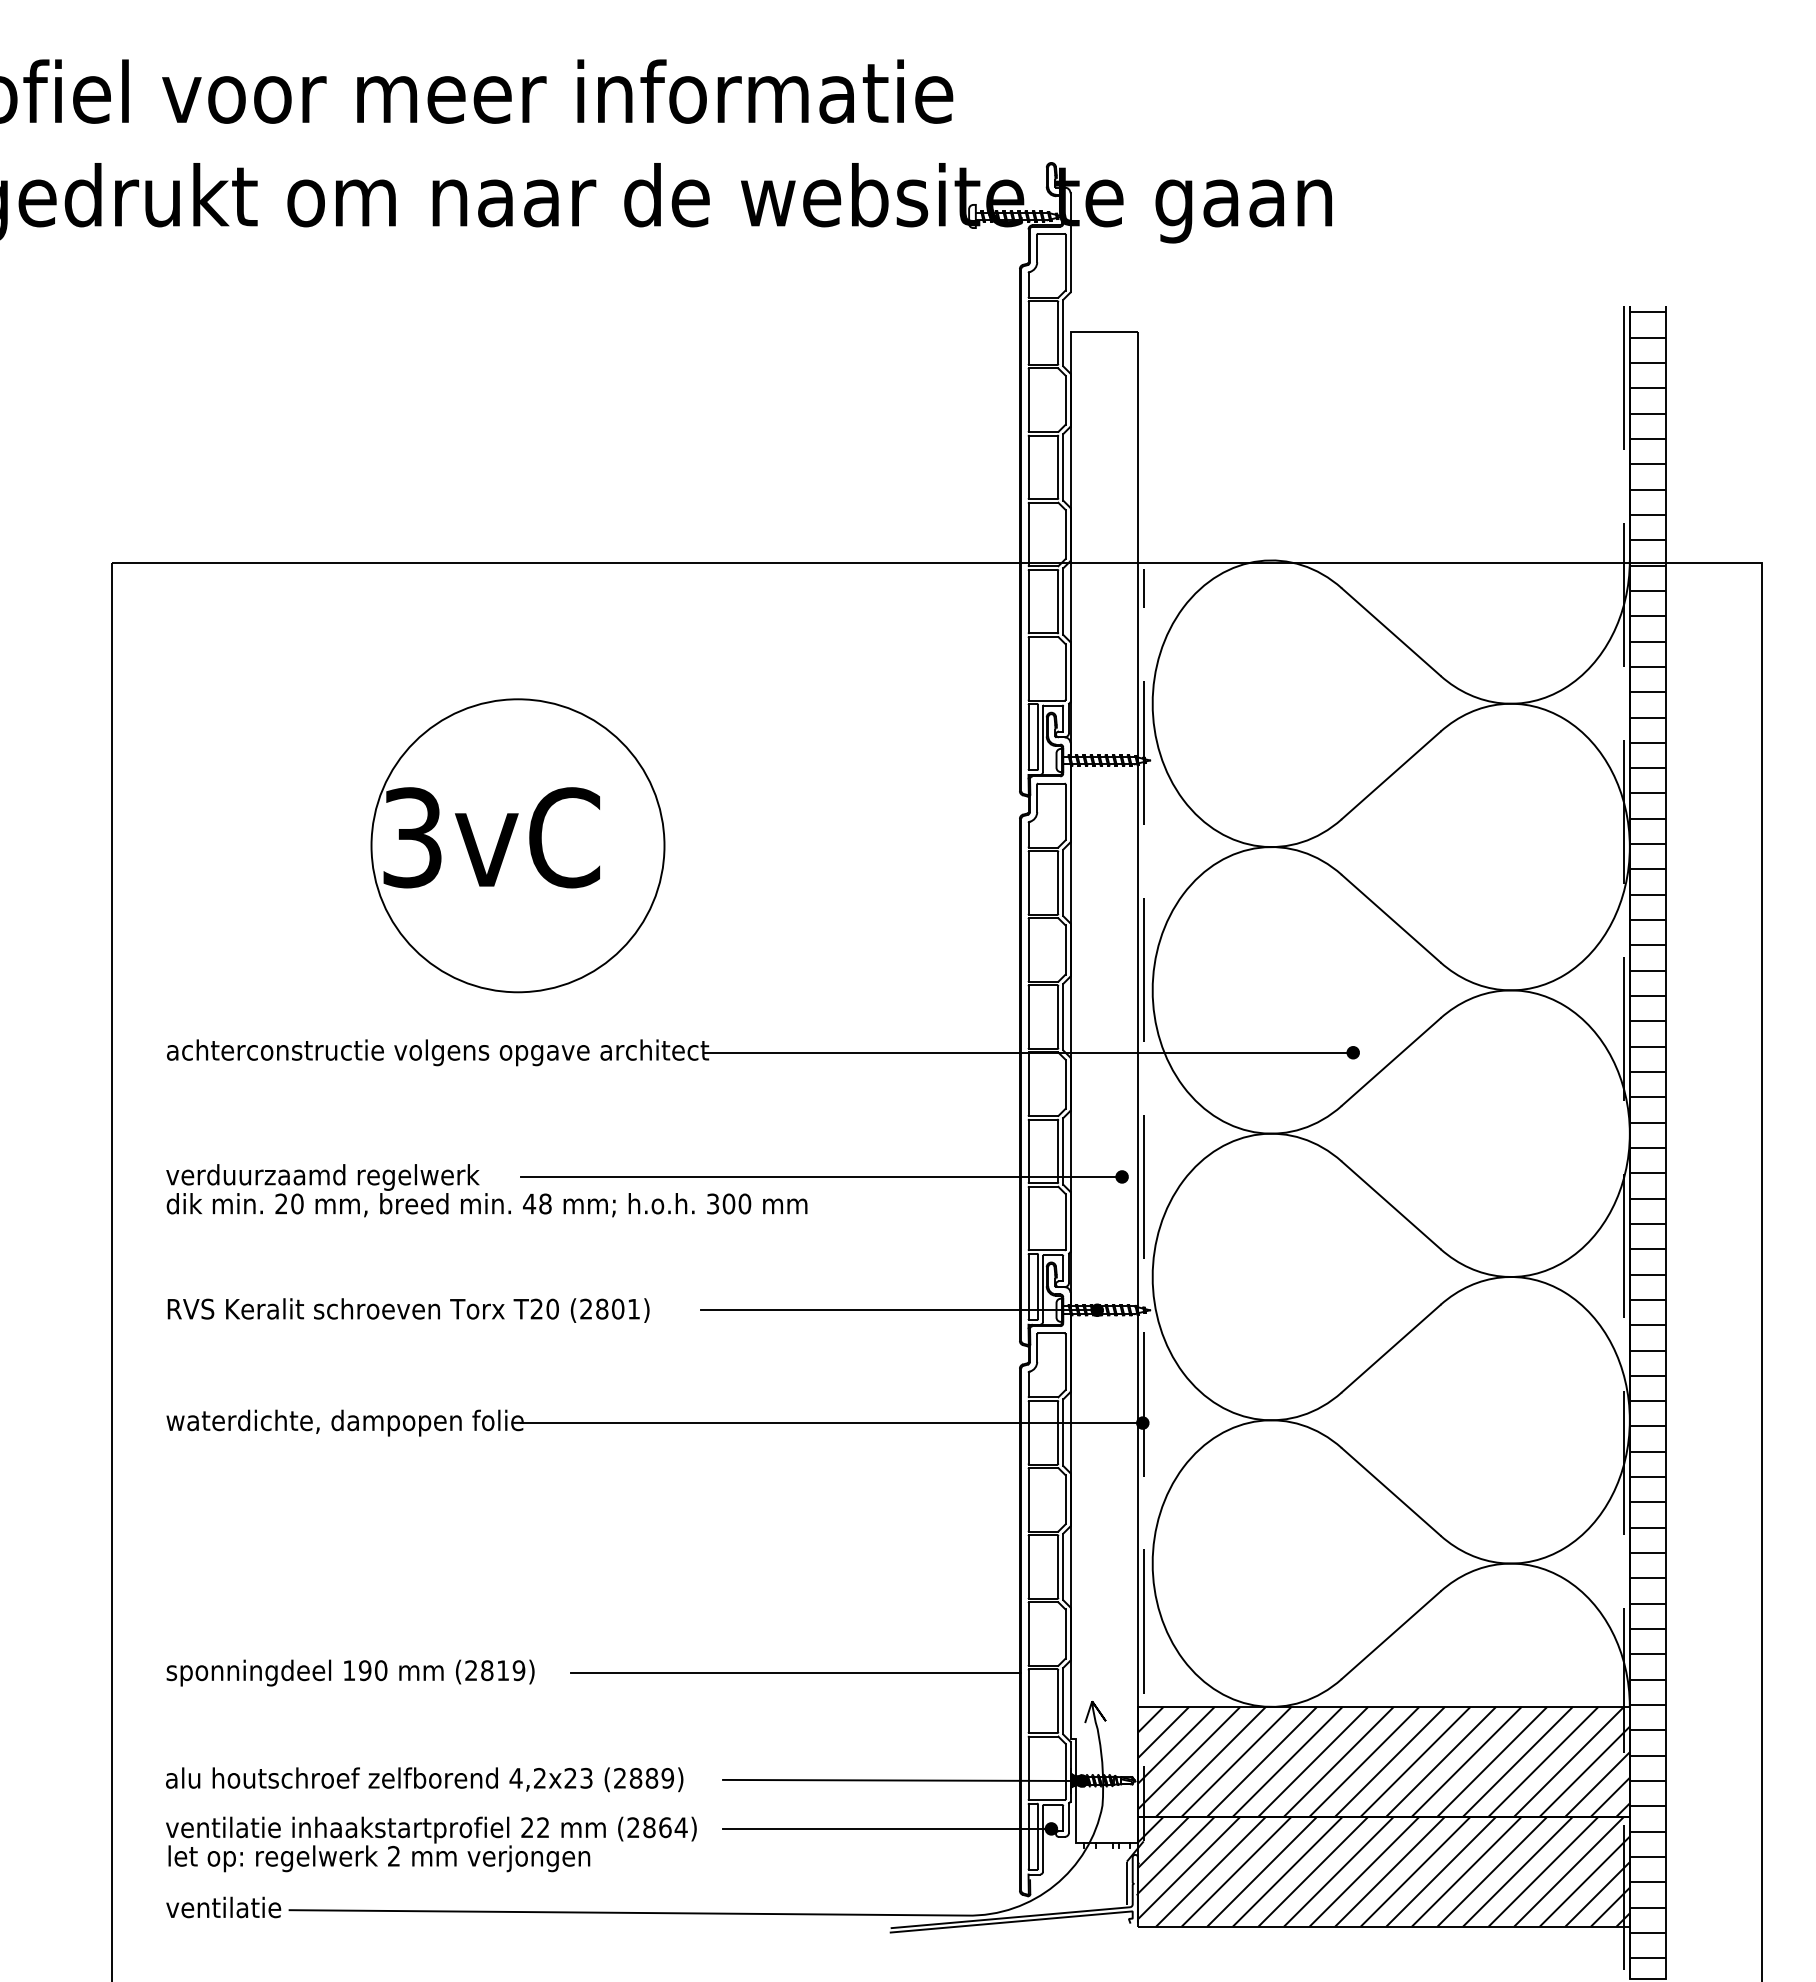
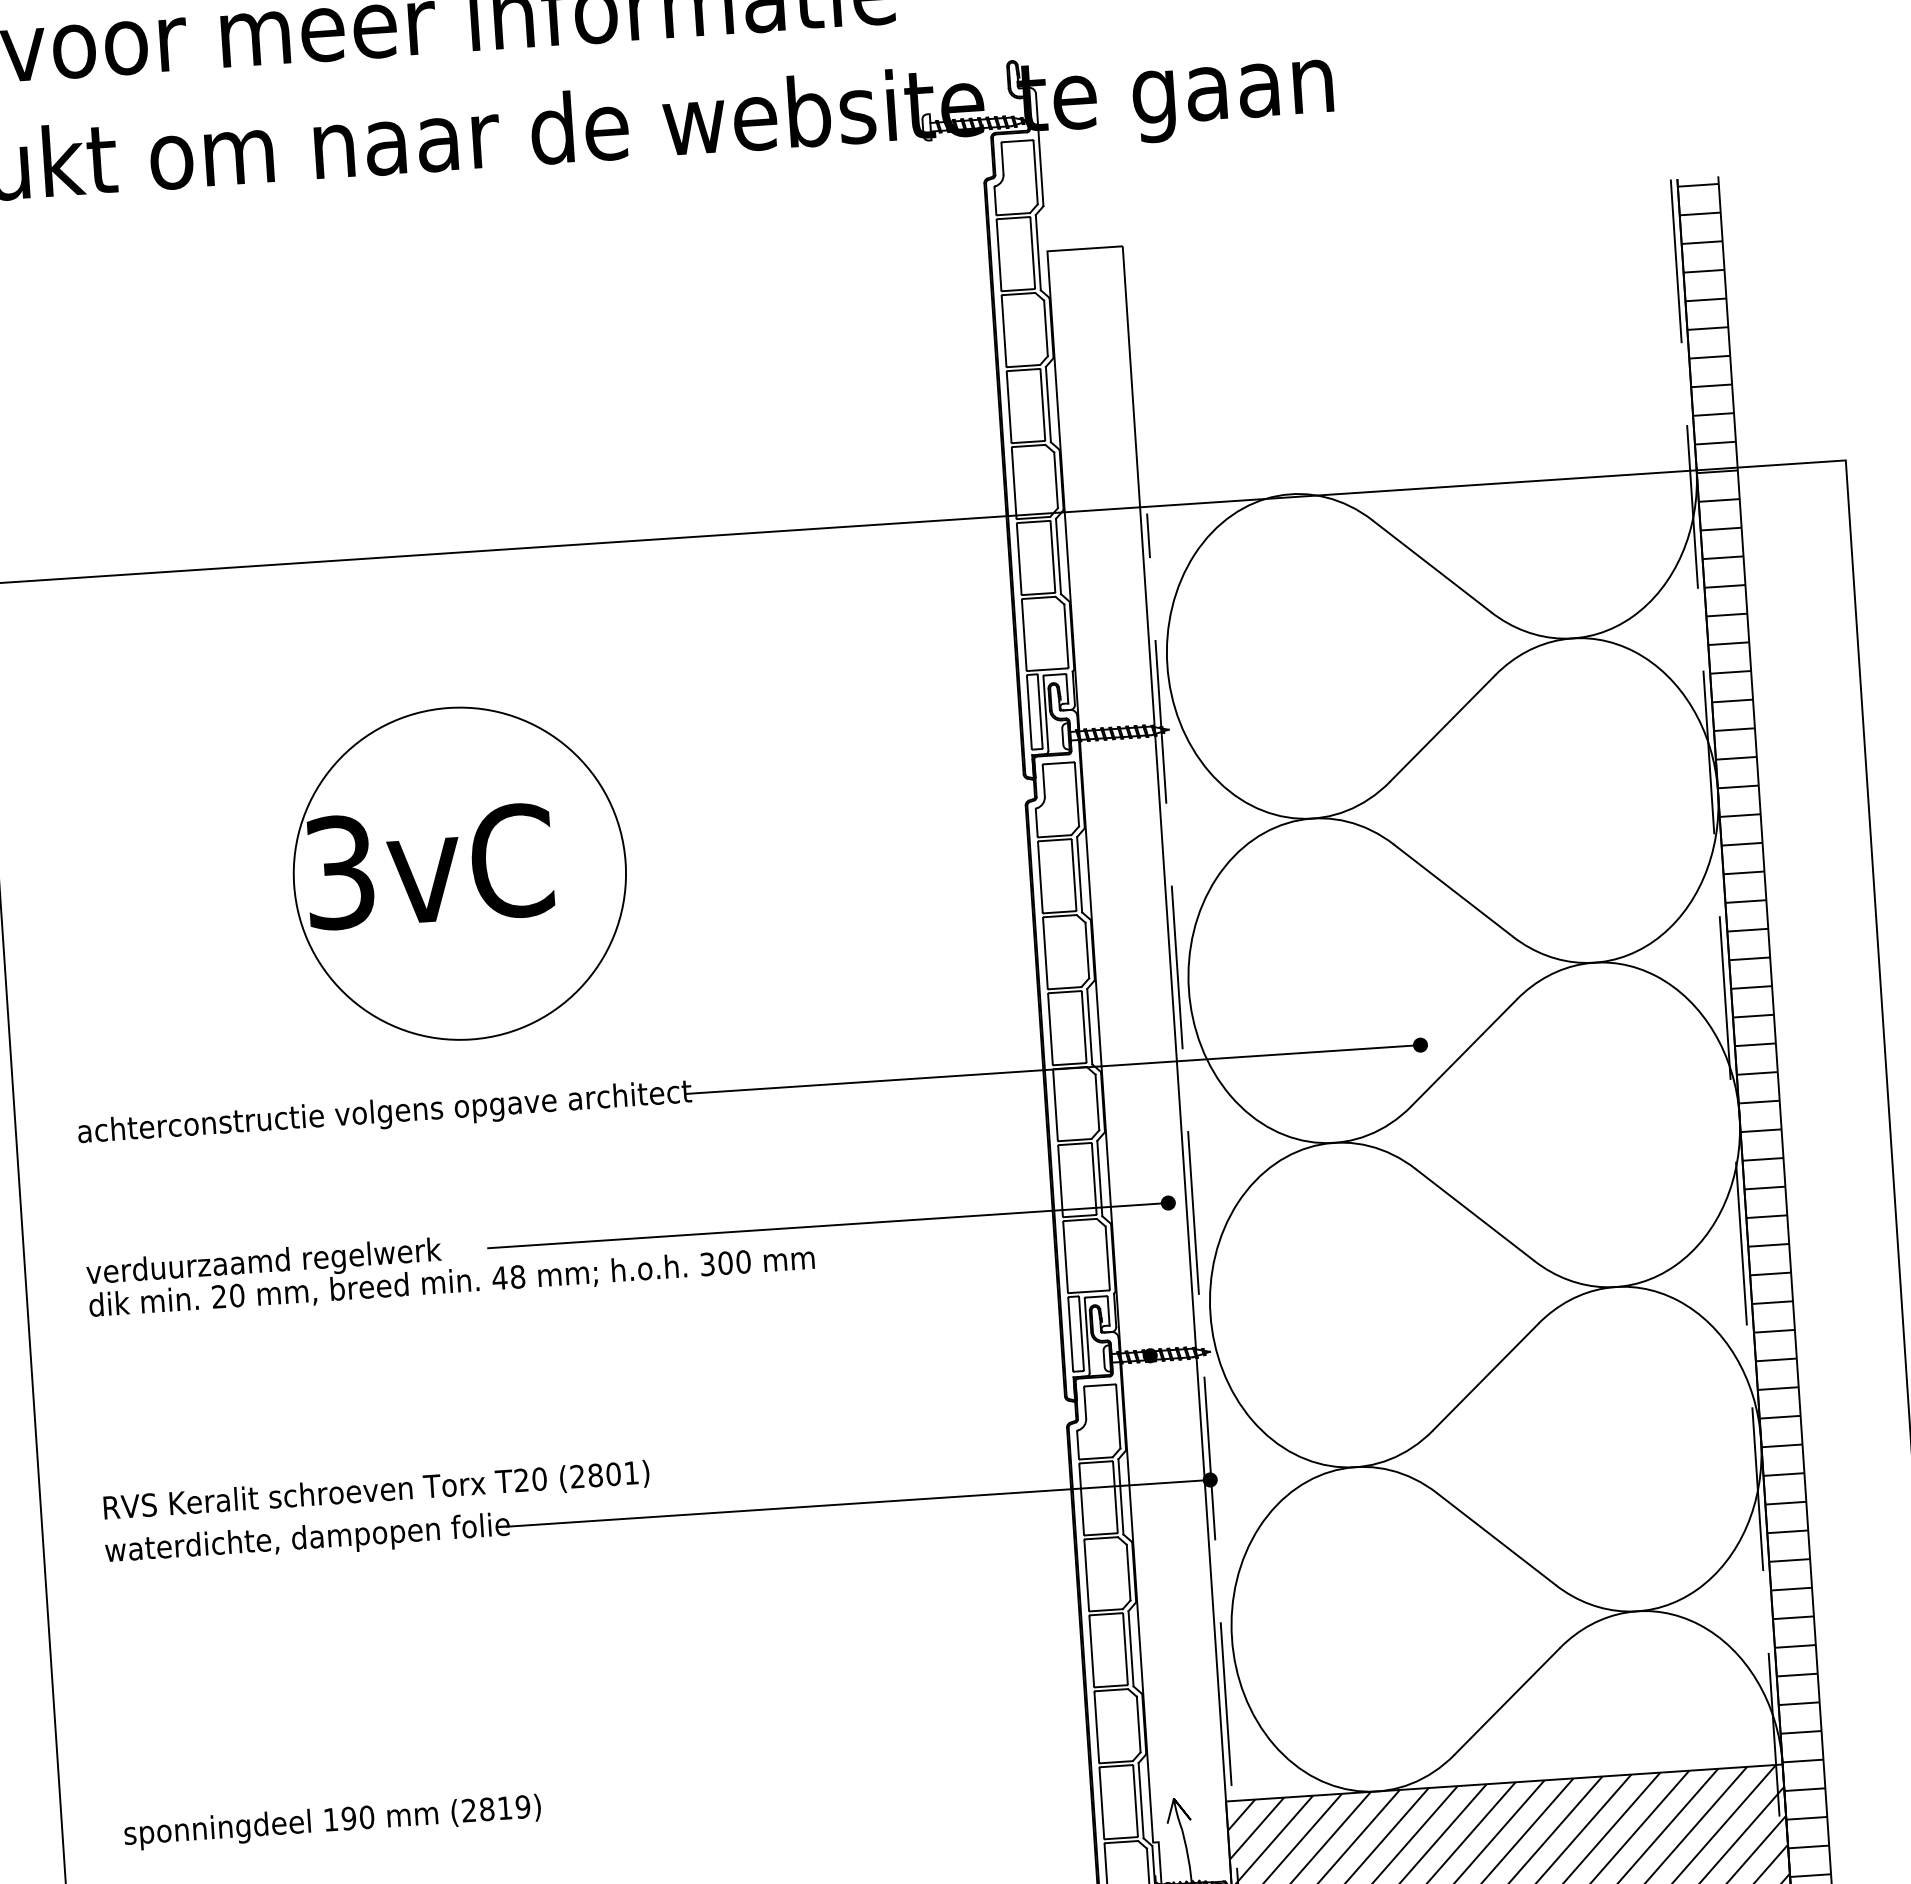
text: (408, 1310) -> (376, 1491), moved
line: (899, 1310) -> (926, 1370), removed
line: (795, 1673) -> (836, 1789), removed

